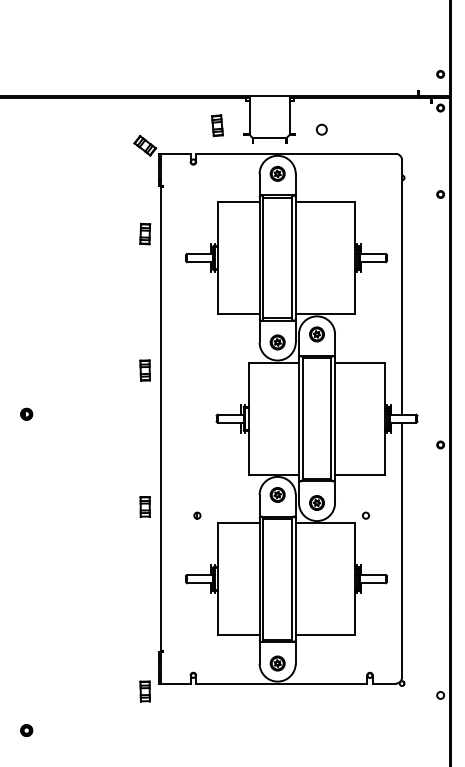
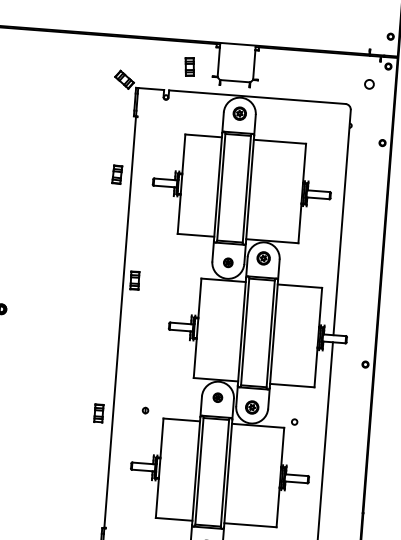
circle: (321, 129) -> (369, 84), moved
part: (145, 234) -> (117, 175), moved
part: (277, 342) -> (228, 262), size x0.7
part: (144, 370) -> (134, 280), moved
part: (277, 494) -> (217, 397), size x0.7
part: (144, 506) -> (98, 413), moved

